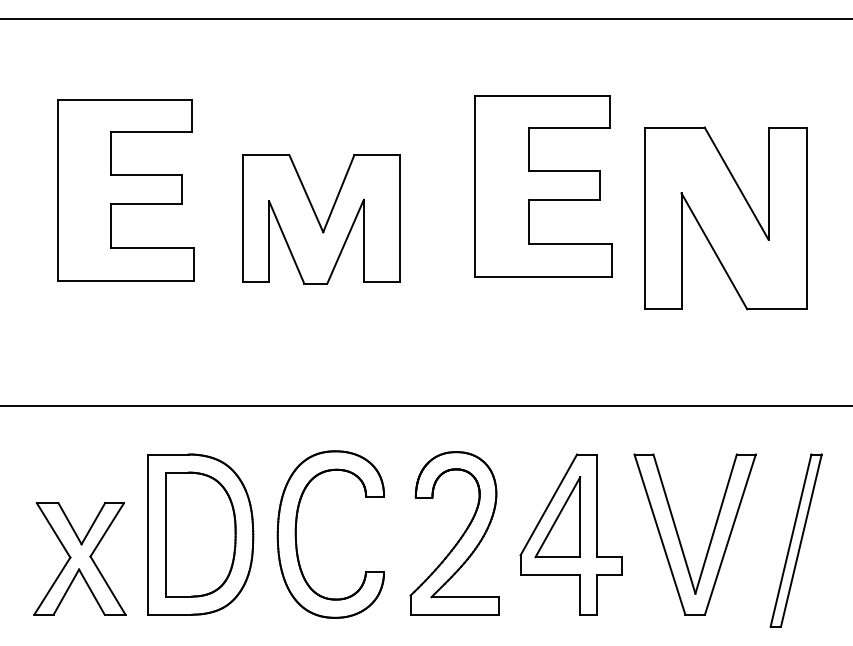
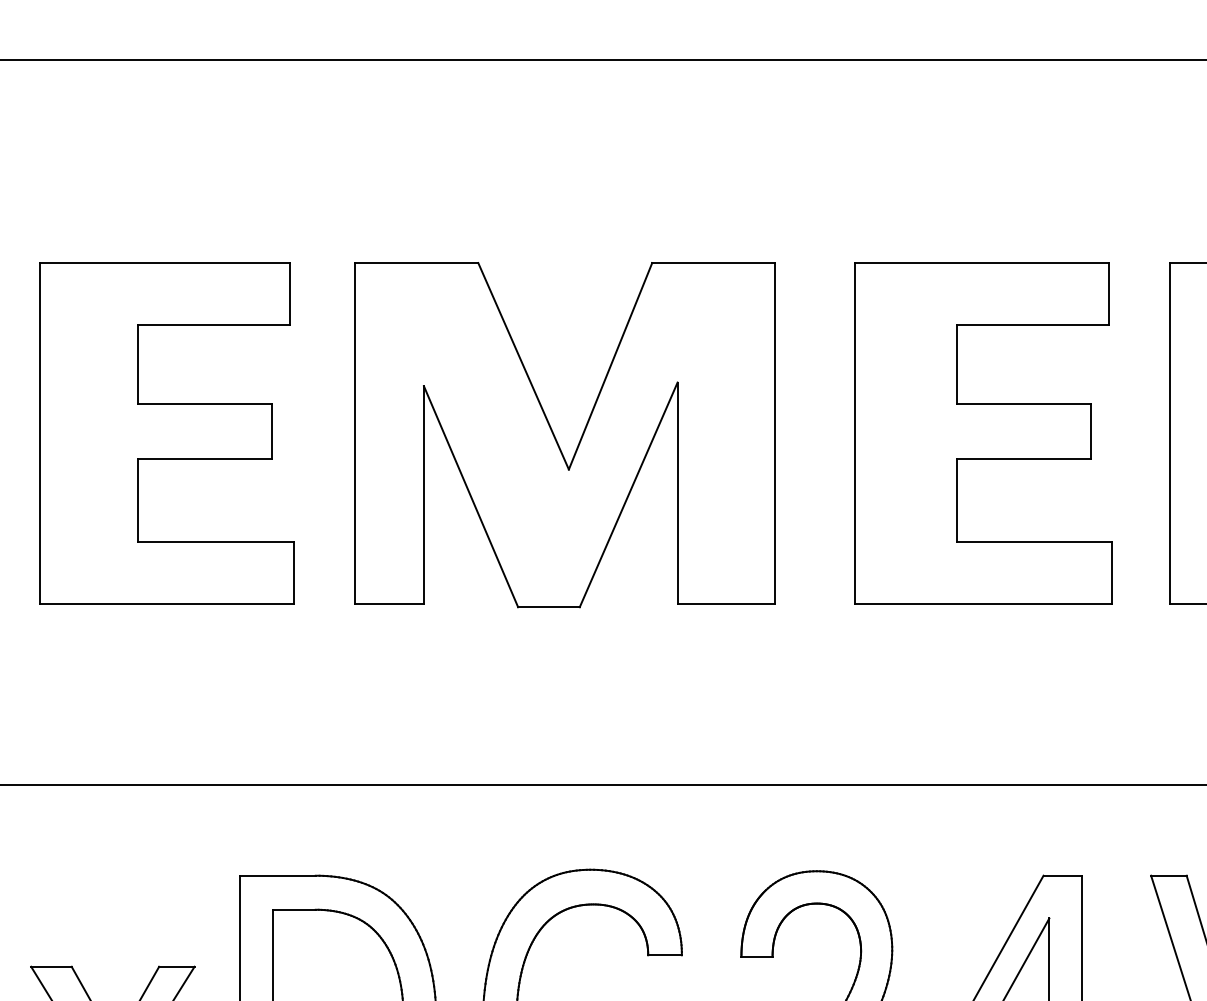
part: (543, 186) -> (984, 433), moved
part: (125, 190) -> (165, 433), moved
part: (321, 219) -> (564, 435), size x1.43

